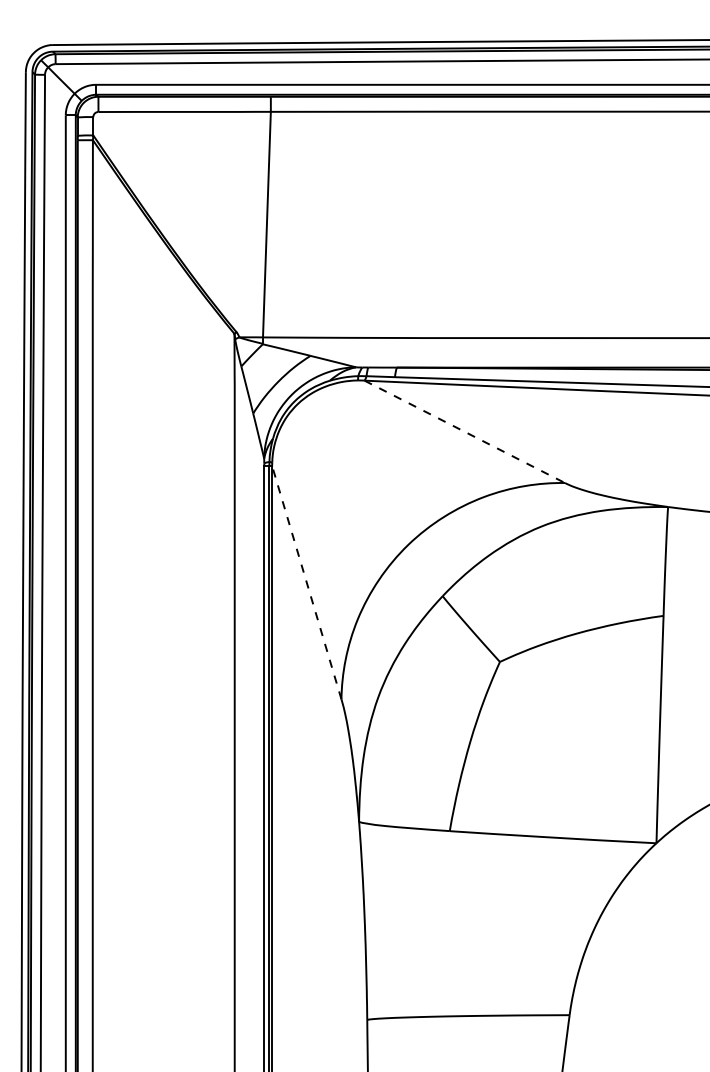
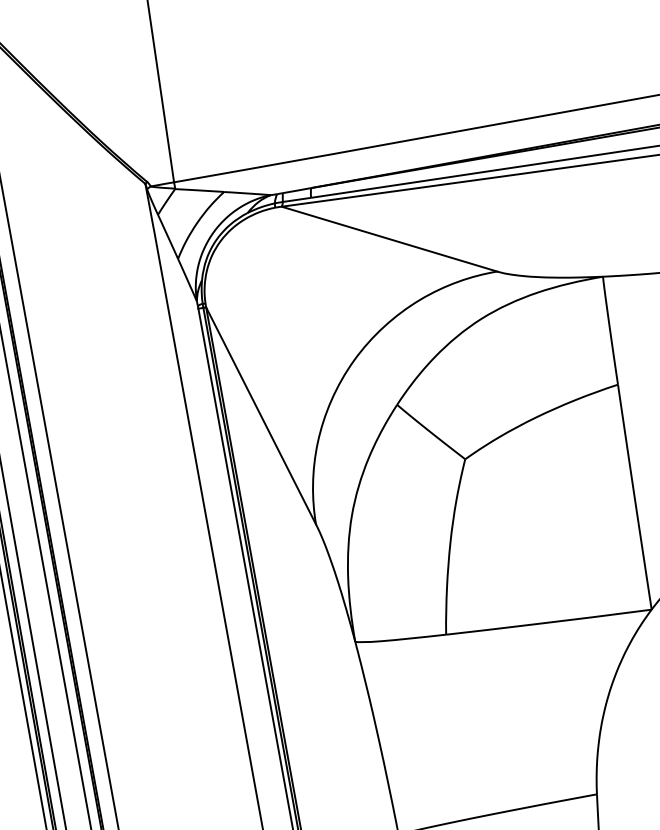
line: (464, 431) -> (389, 238), dashed -> solid
line: (306, 582) -> (260, 415), dashed -> solid

